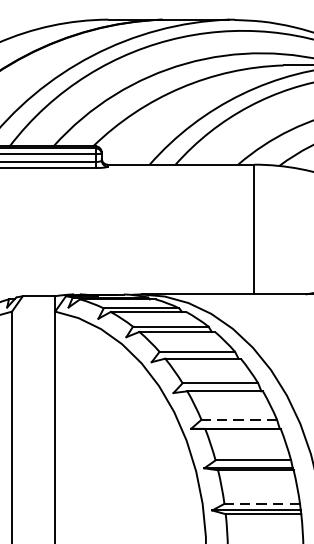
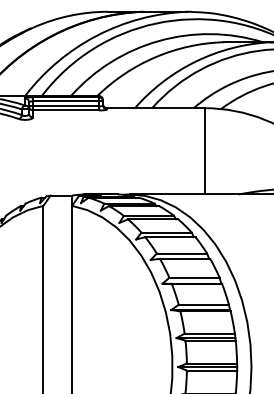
line: (237, 419) -> (193, 277), dashed -> solid
line: (261, 503) -> (209, 333), dashed -> solid

